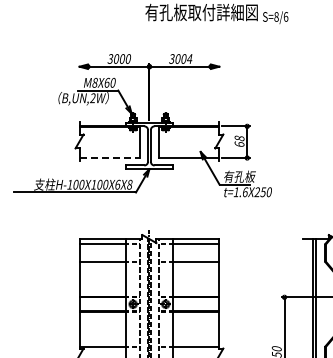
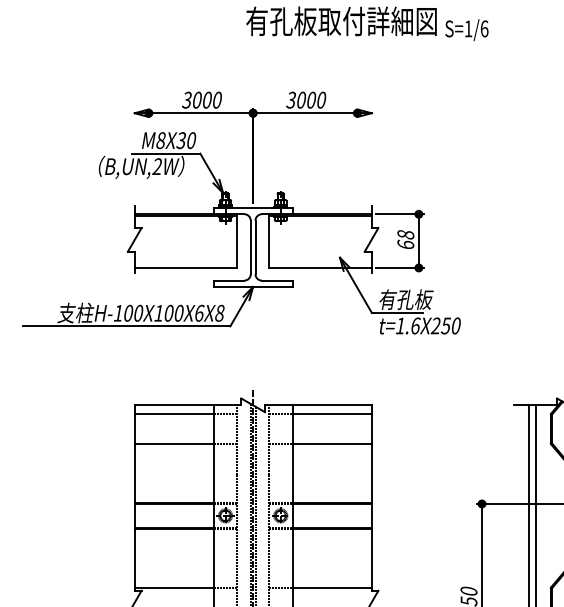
text: (276, 16) -> (468, 28), S=8/6 -> S=1/6
text: (189, 58) -> (320, 99), 3004 -> 3000
text: (107, 82) -> (182, 139), M8X60 -> M8X30
line: (110, 158) -> (187, 268), dashed -> solid

